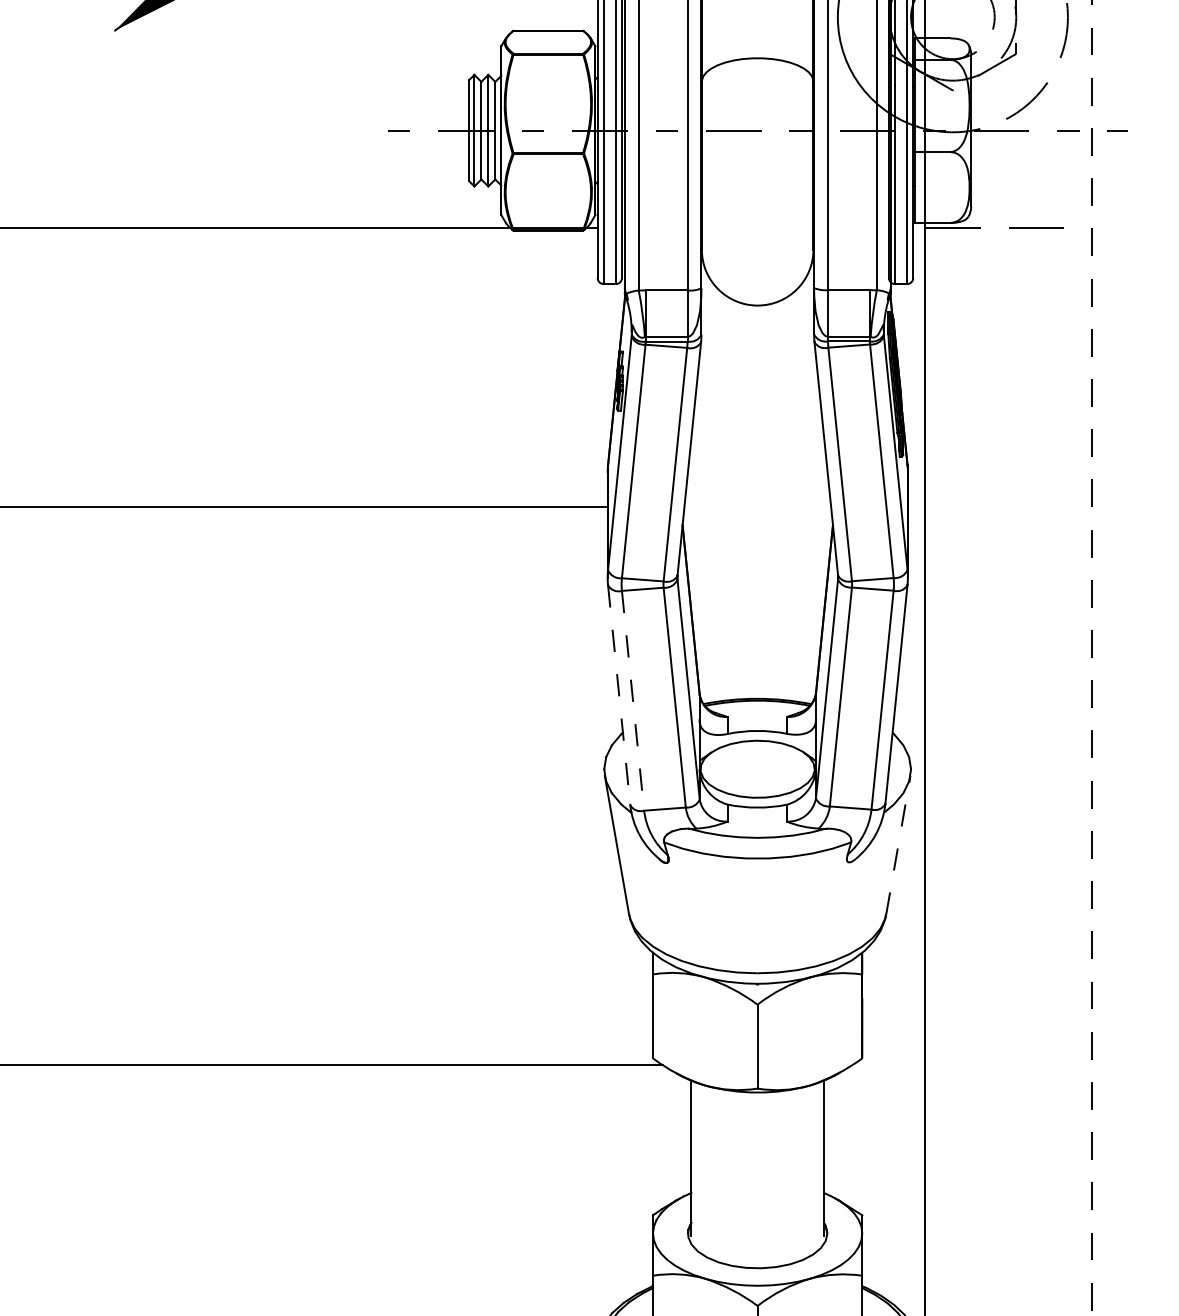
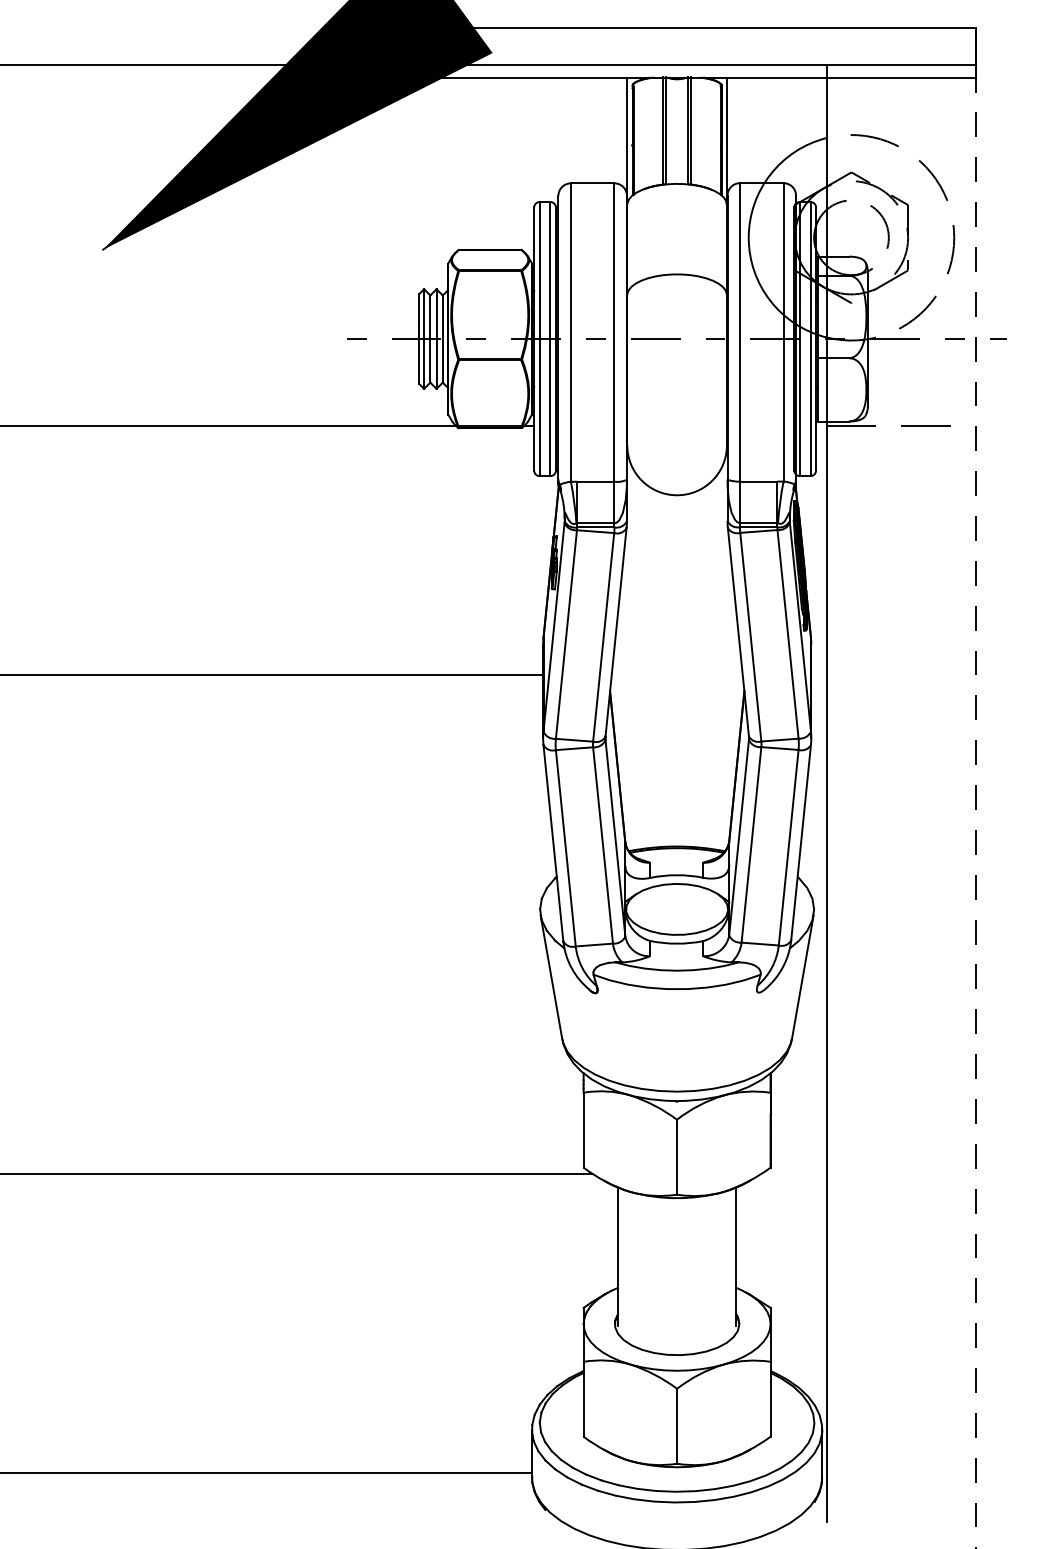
line: (619, 695) -> (553, 843), dashed -> solid
line: (632, 701) -> (565, 848), dashed -> solid
line: (898, 845) -> (802, 977), dashed -> solid

